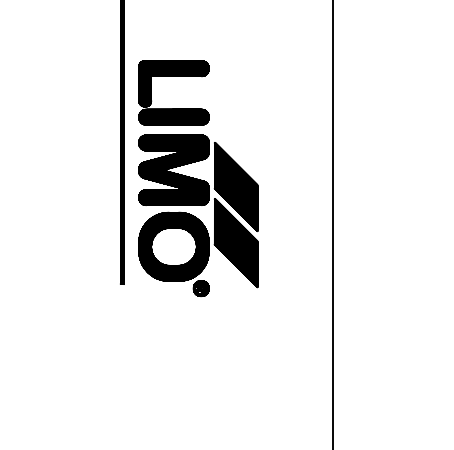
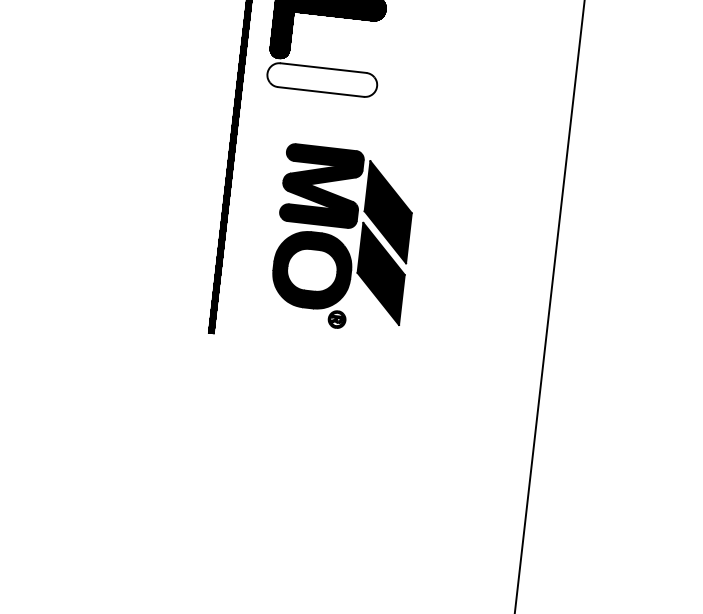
hatch: (173, 116) -> (321, 78), removed
part: (198, 215) -> (343, 238), size x0.7

